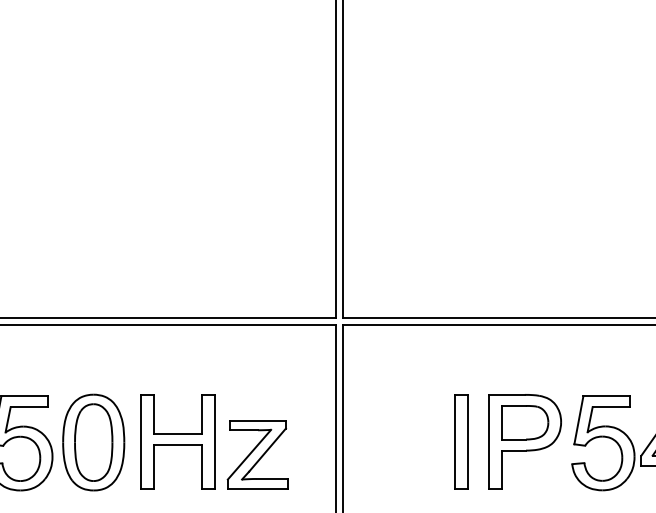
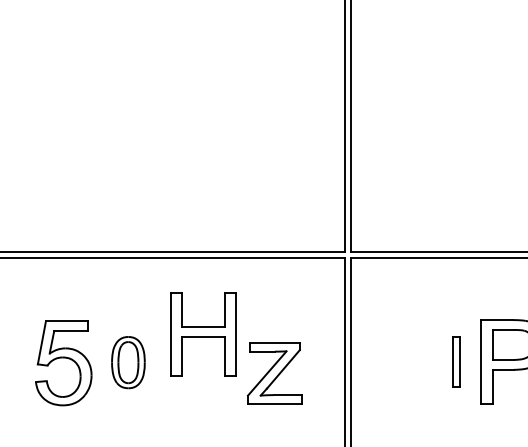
part: (177, 441) -> (203, 334), moved
part: (461, 441) -> (456, 361), size x0.6
part: (93, 442) -> (128, 362), size x0.6

